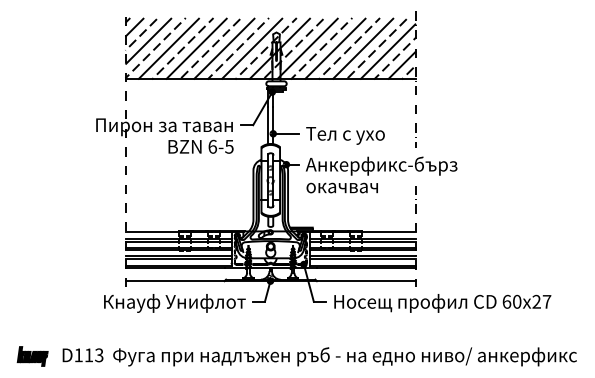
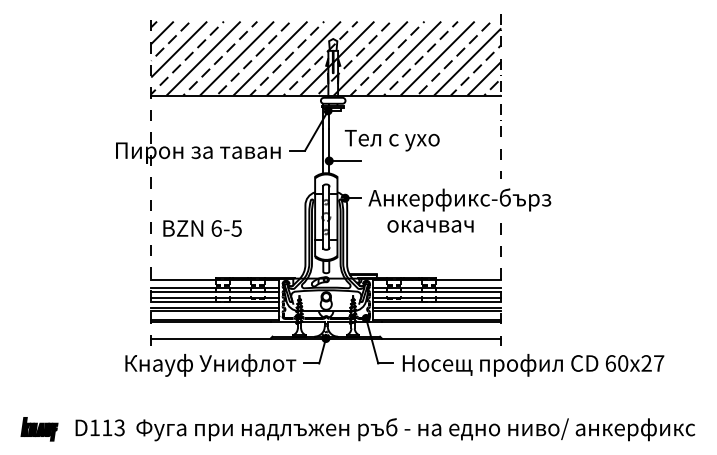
text: (345, 135) -> (392, 140), moved
text: (200, 146) -> (201, 228), moved
text: (341, 187) -> (429, 225), moved

